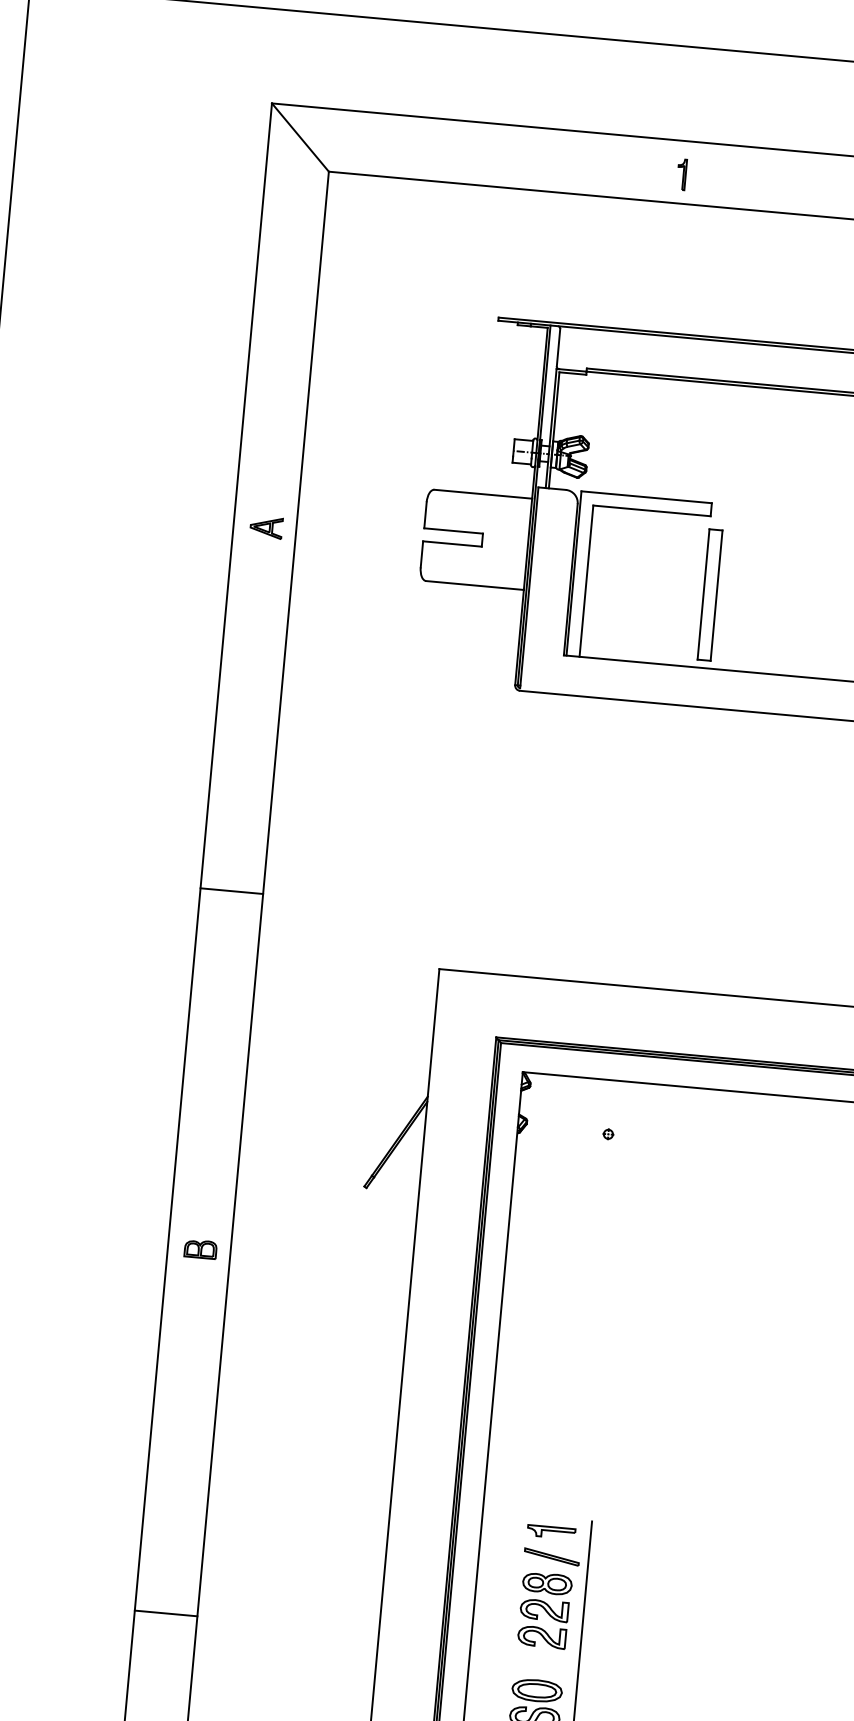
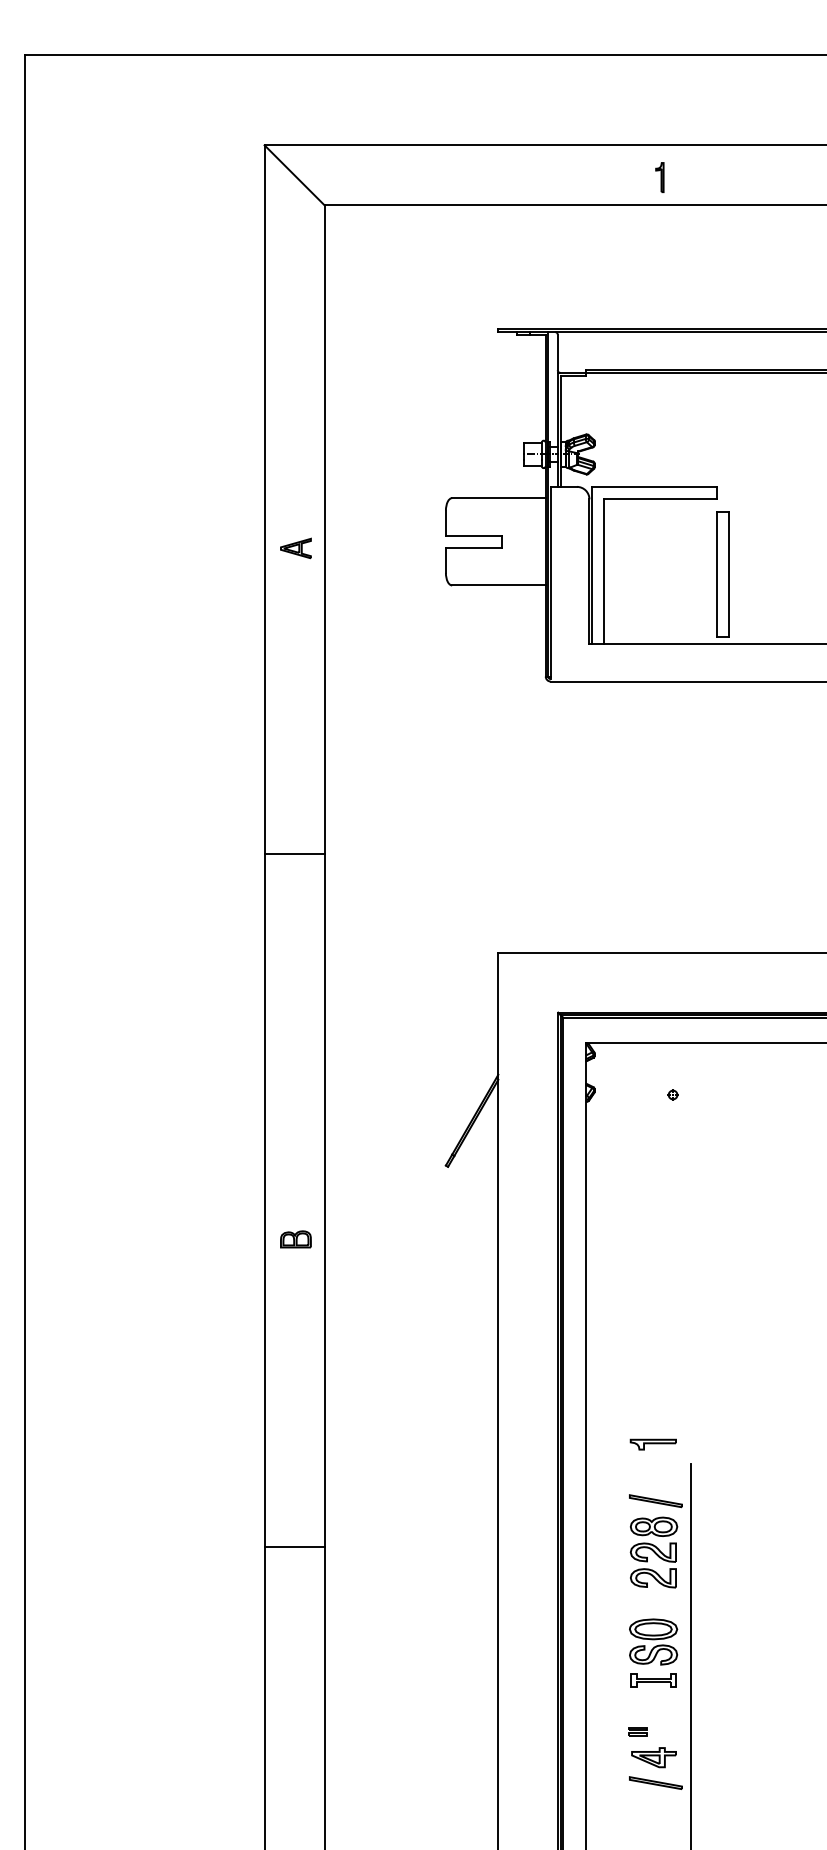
line: (231, 890) -> (294, 853), moved
part: (550, 1531) -> (652, 1444), moved
line: (166, 1613) -> (294, 1547), moved

